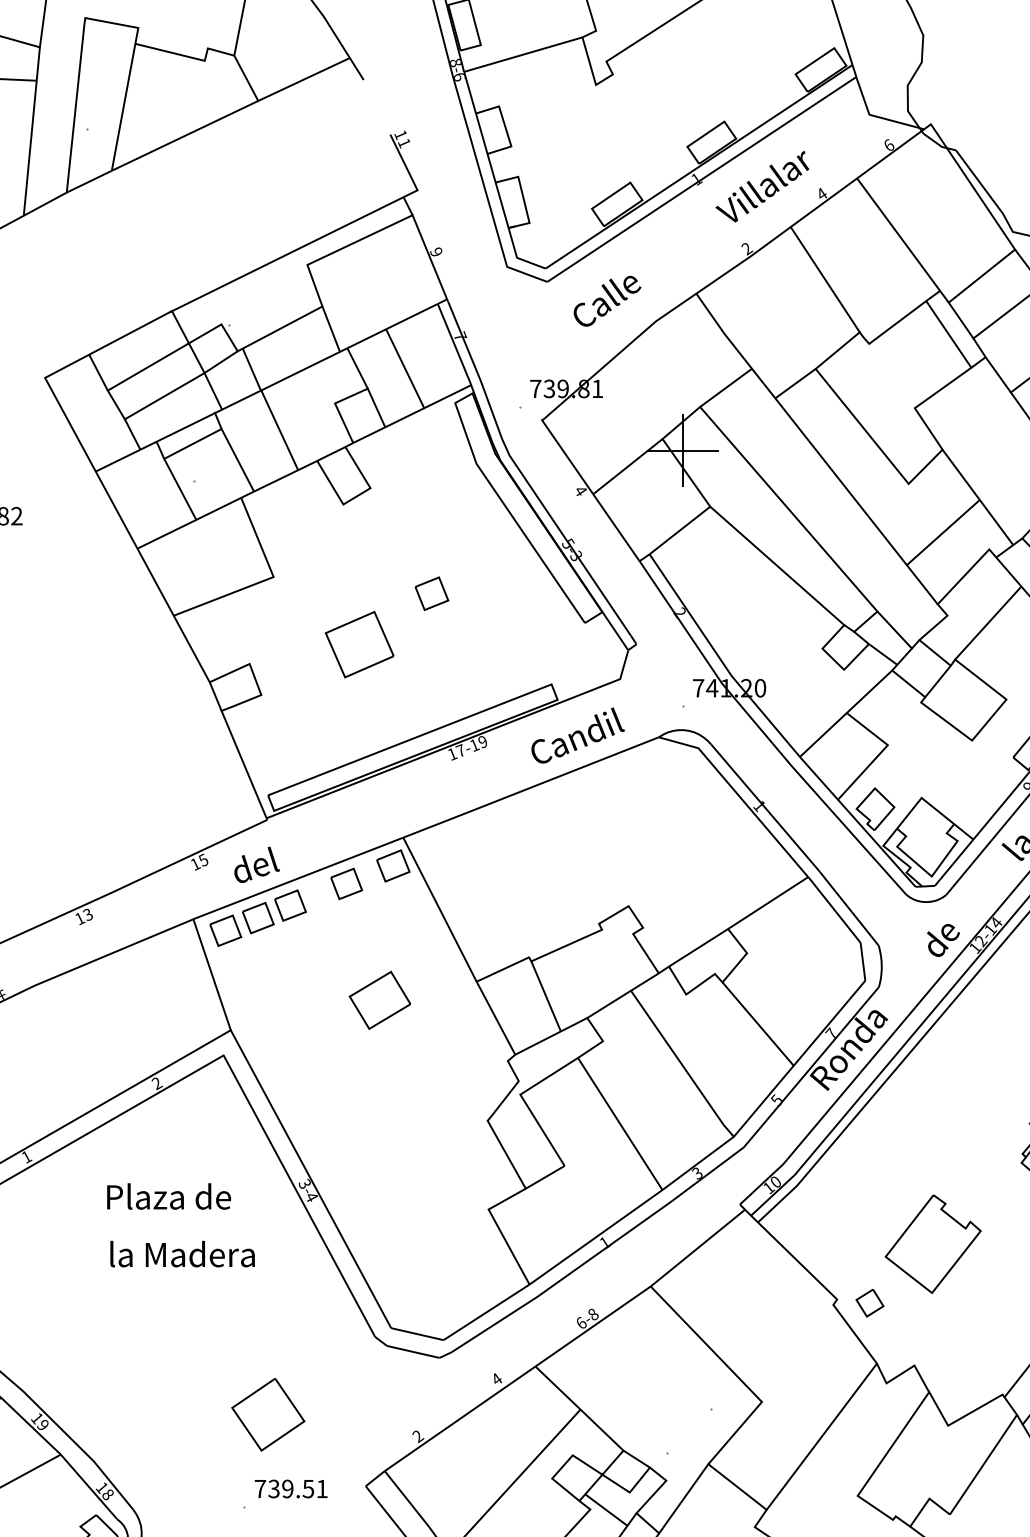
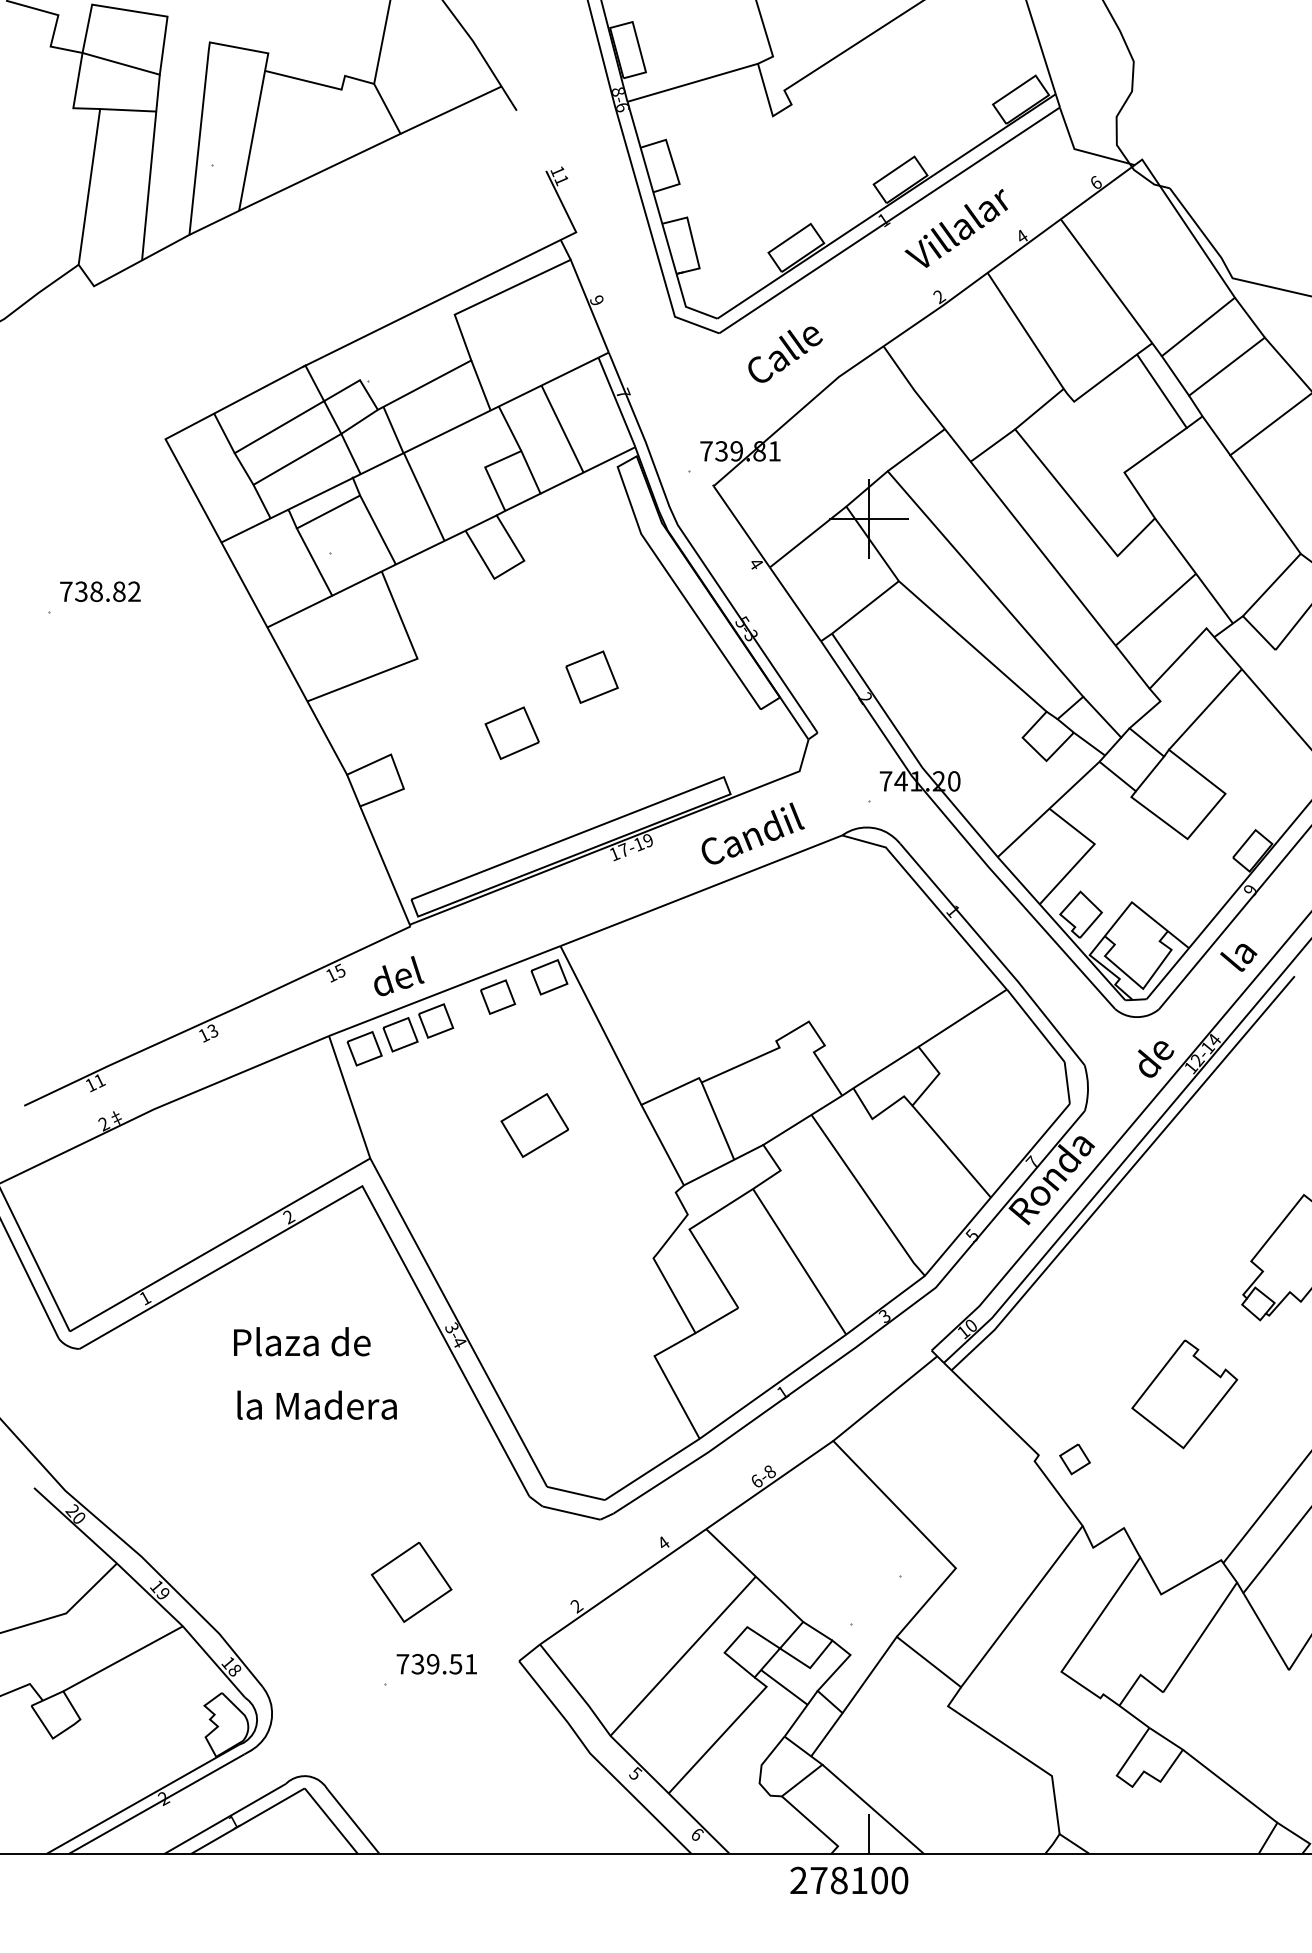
part: (431, 593) -> (591, 676), size x1.43
part: (358, 643) -> (511, 732), size x0.71
part: (933, 1244) -> (1184, 1394), moved

